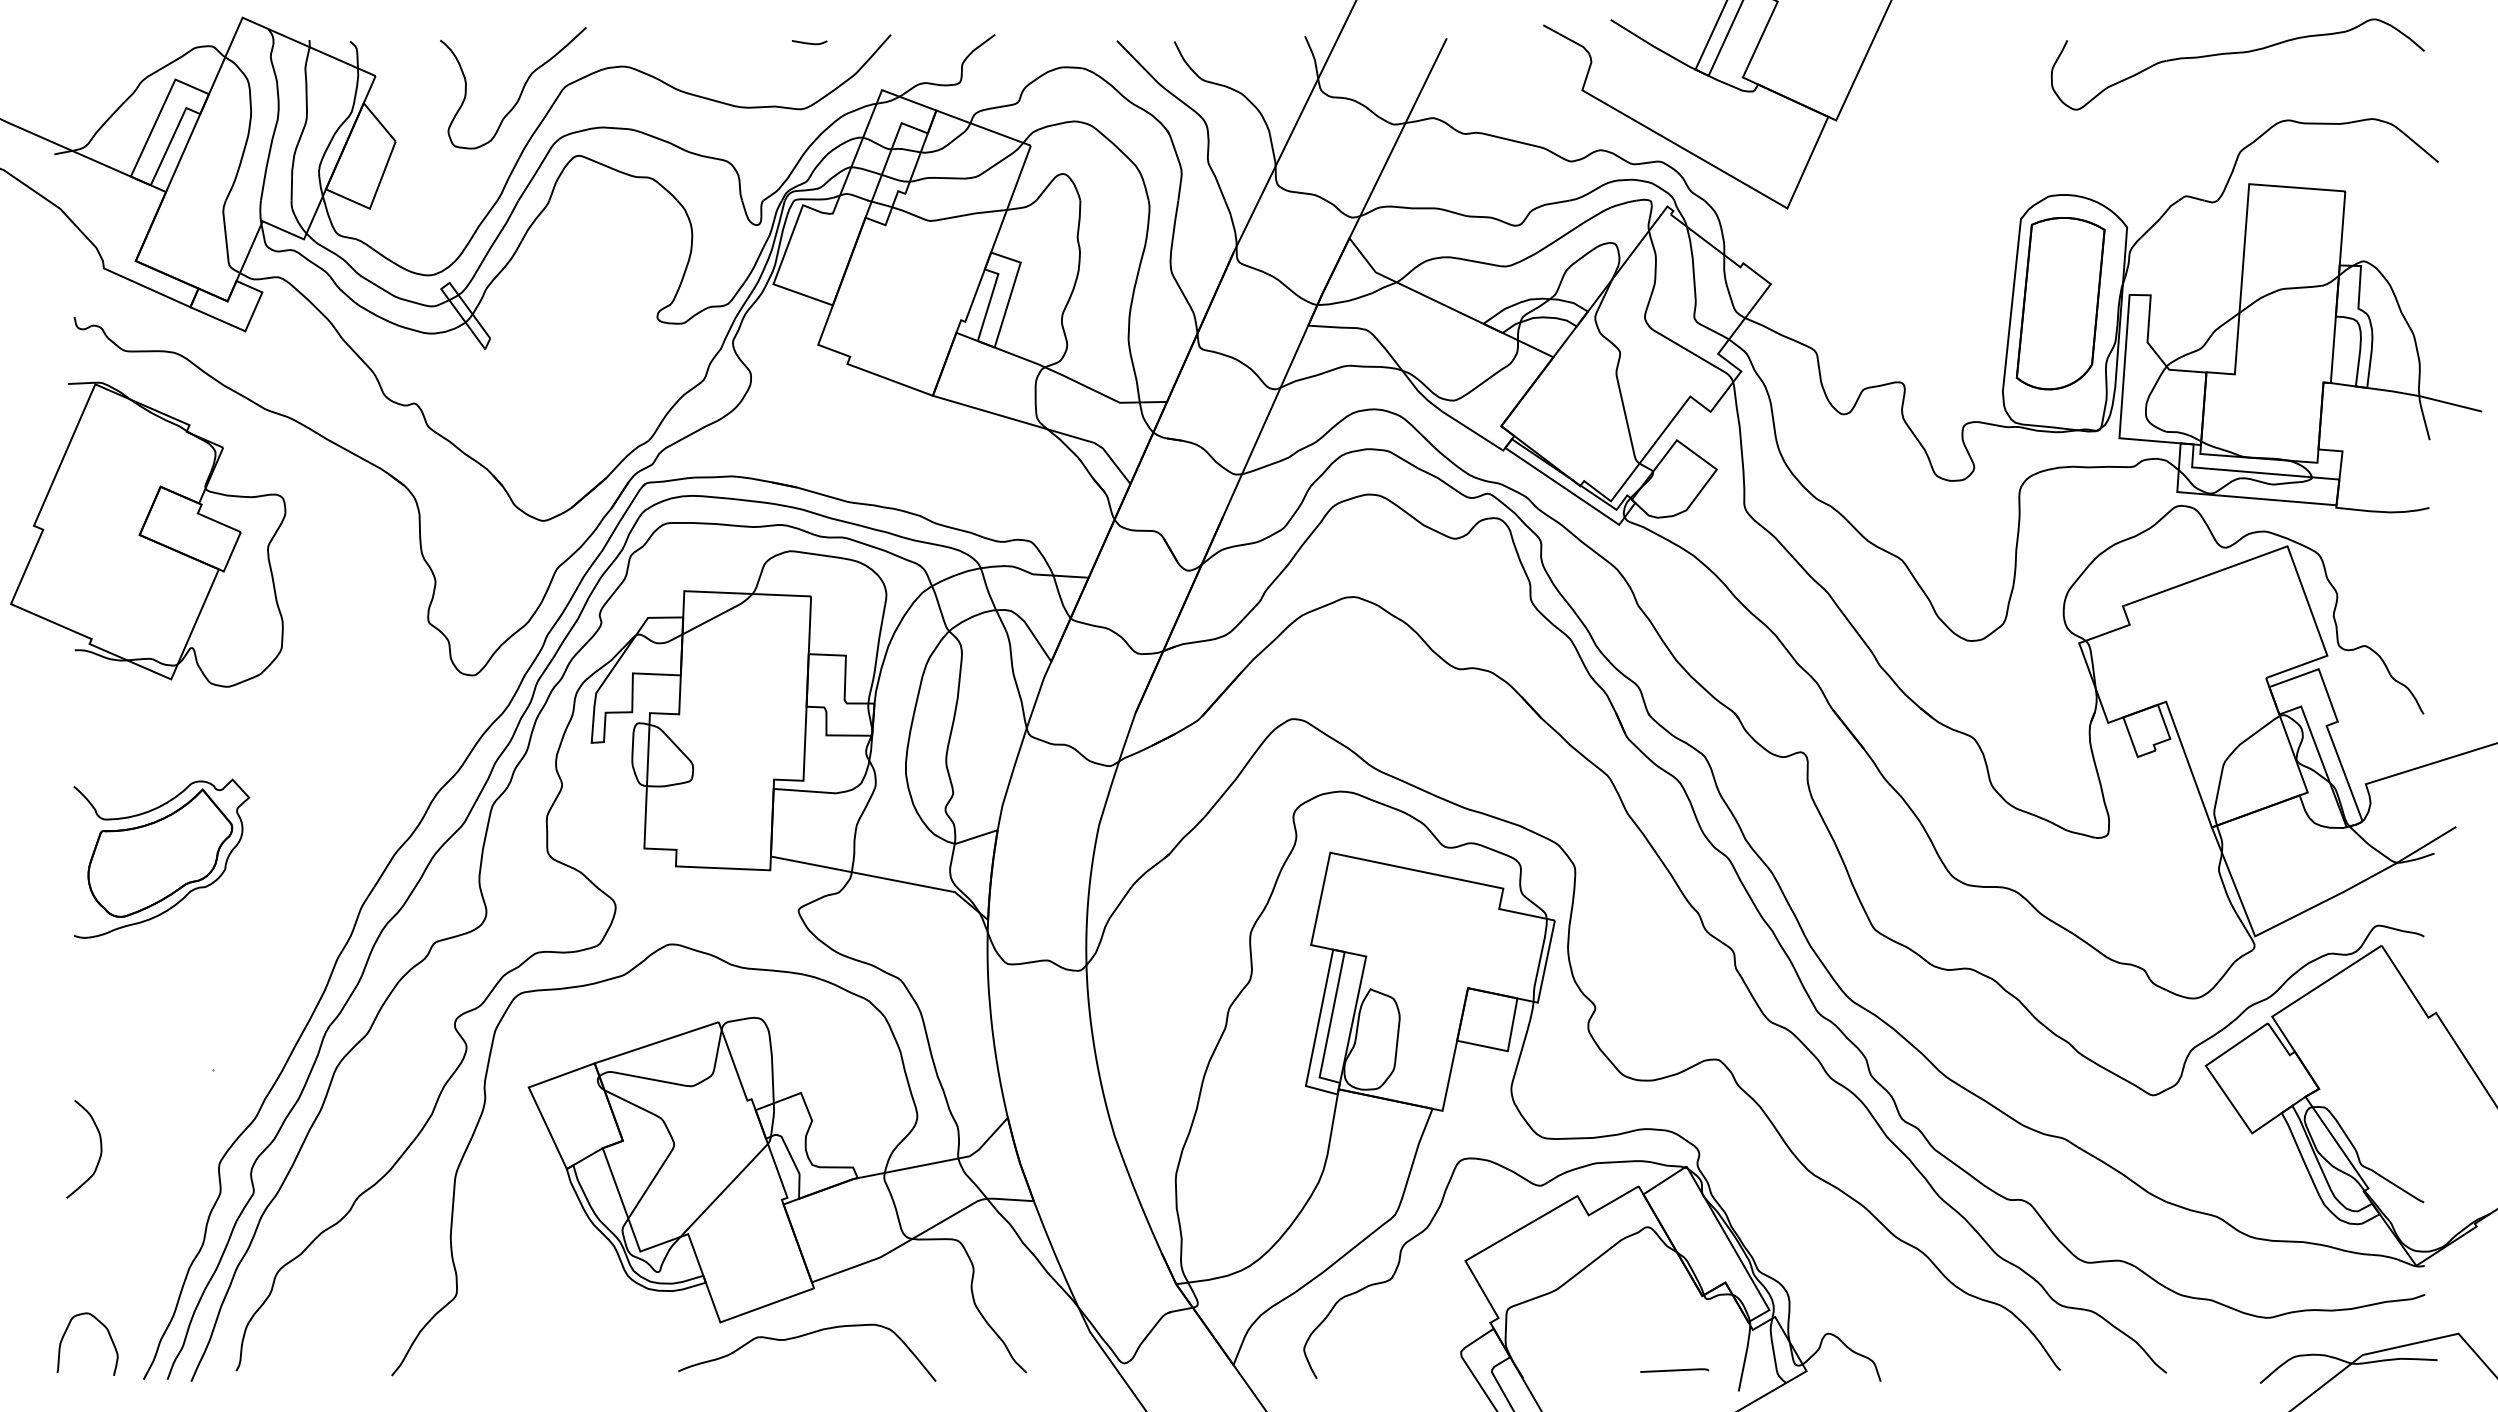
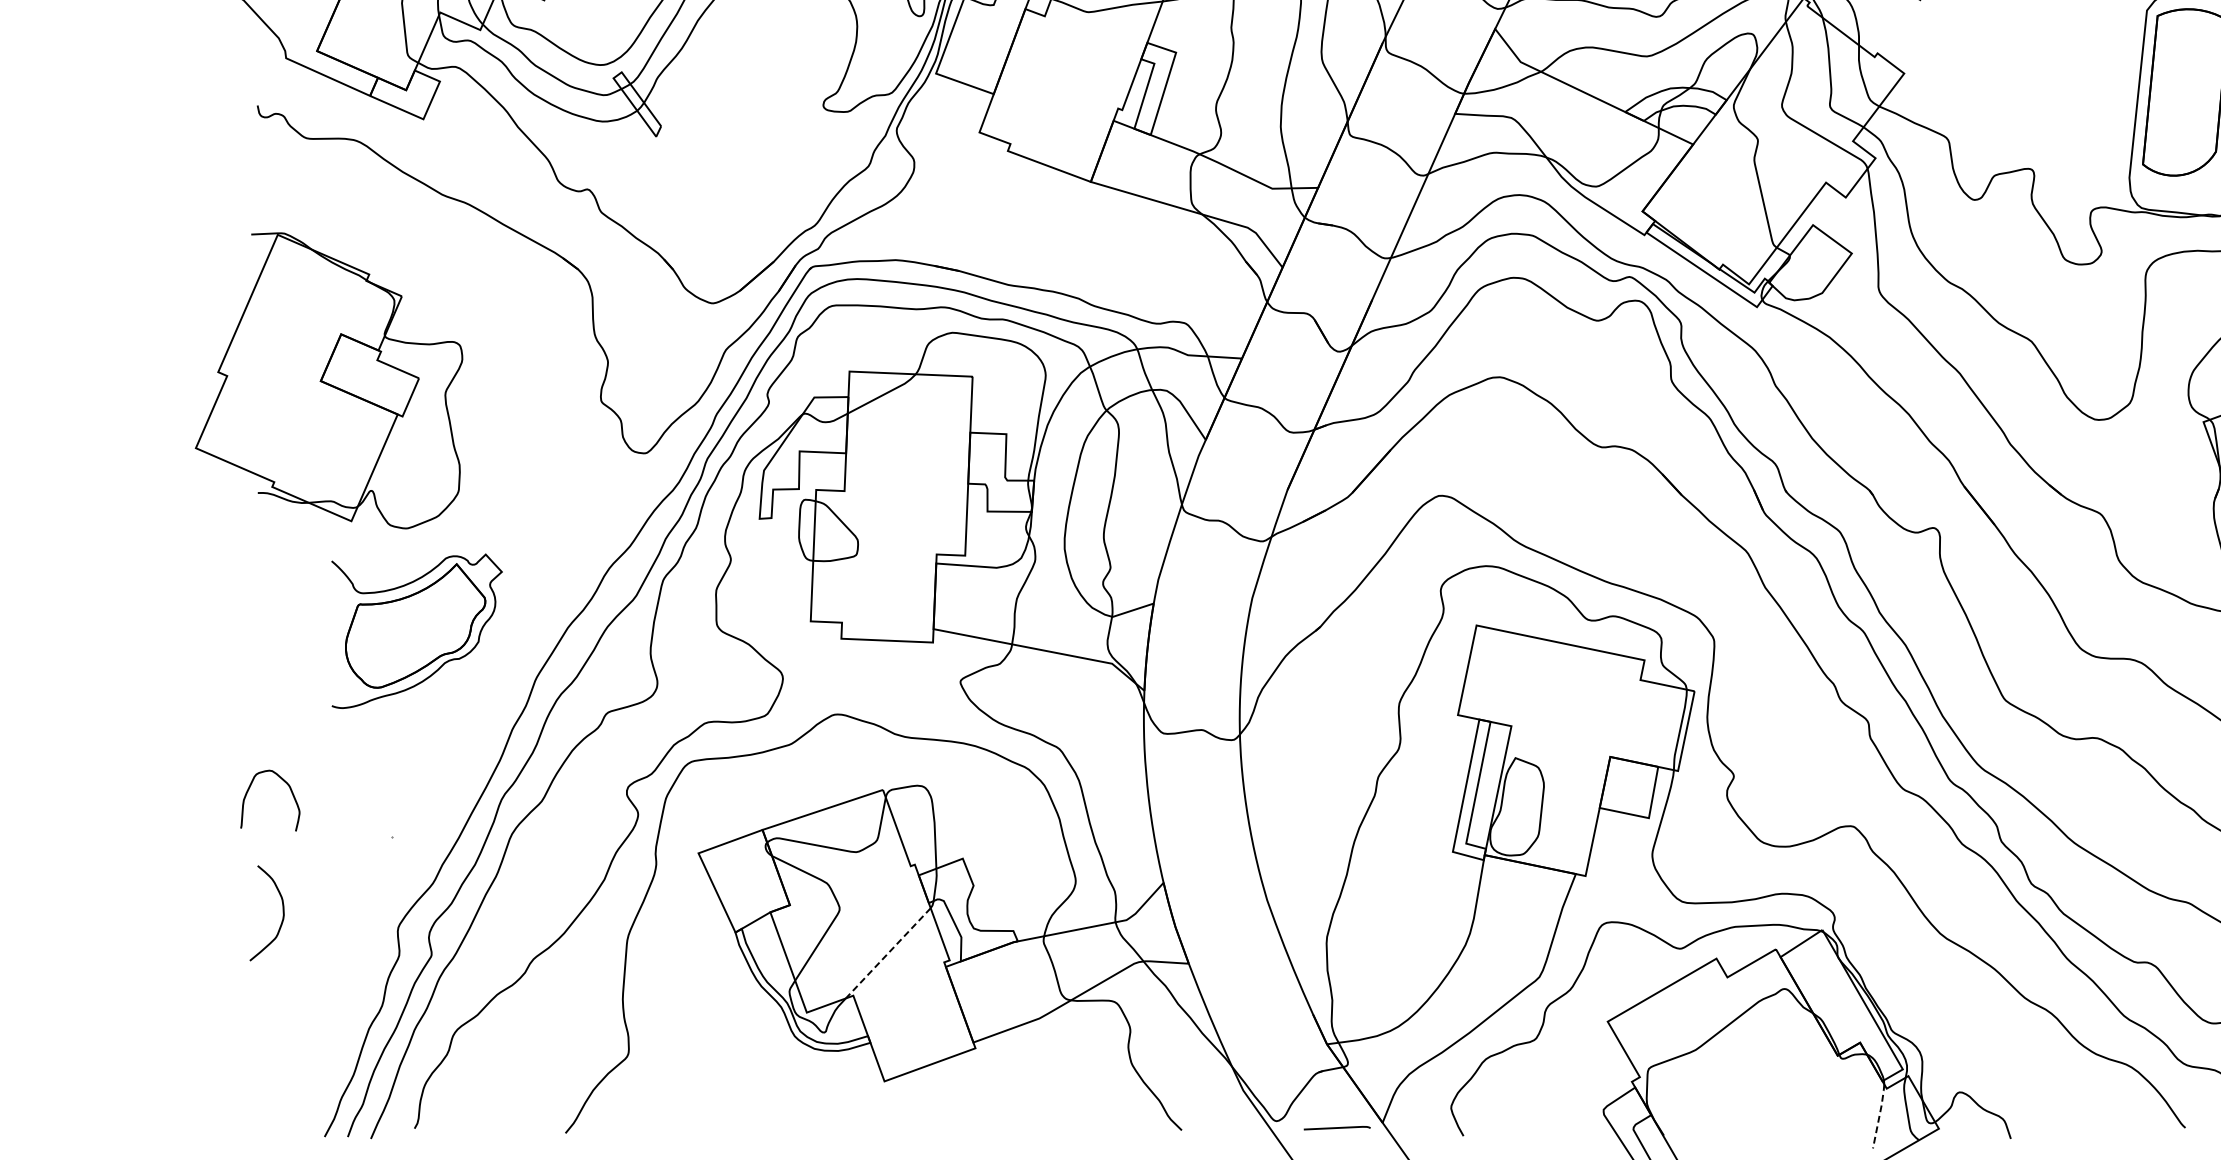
part: (148, 534) -> (329, 380), moved
part: (161, 858) -> (416, 631), moved
line: (724, 1190) -> (888, 953), solid -> dashed
curve: (107, 1332) -> (289, 789), moved
curve: (803, 1336) -> (965, 1095), removed
line: (1745, 1357) -> (1879, 1115), solid -> dashed
line: (1674, 1370) -> (1337, 1128), moved

